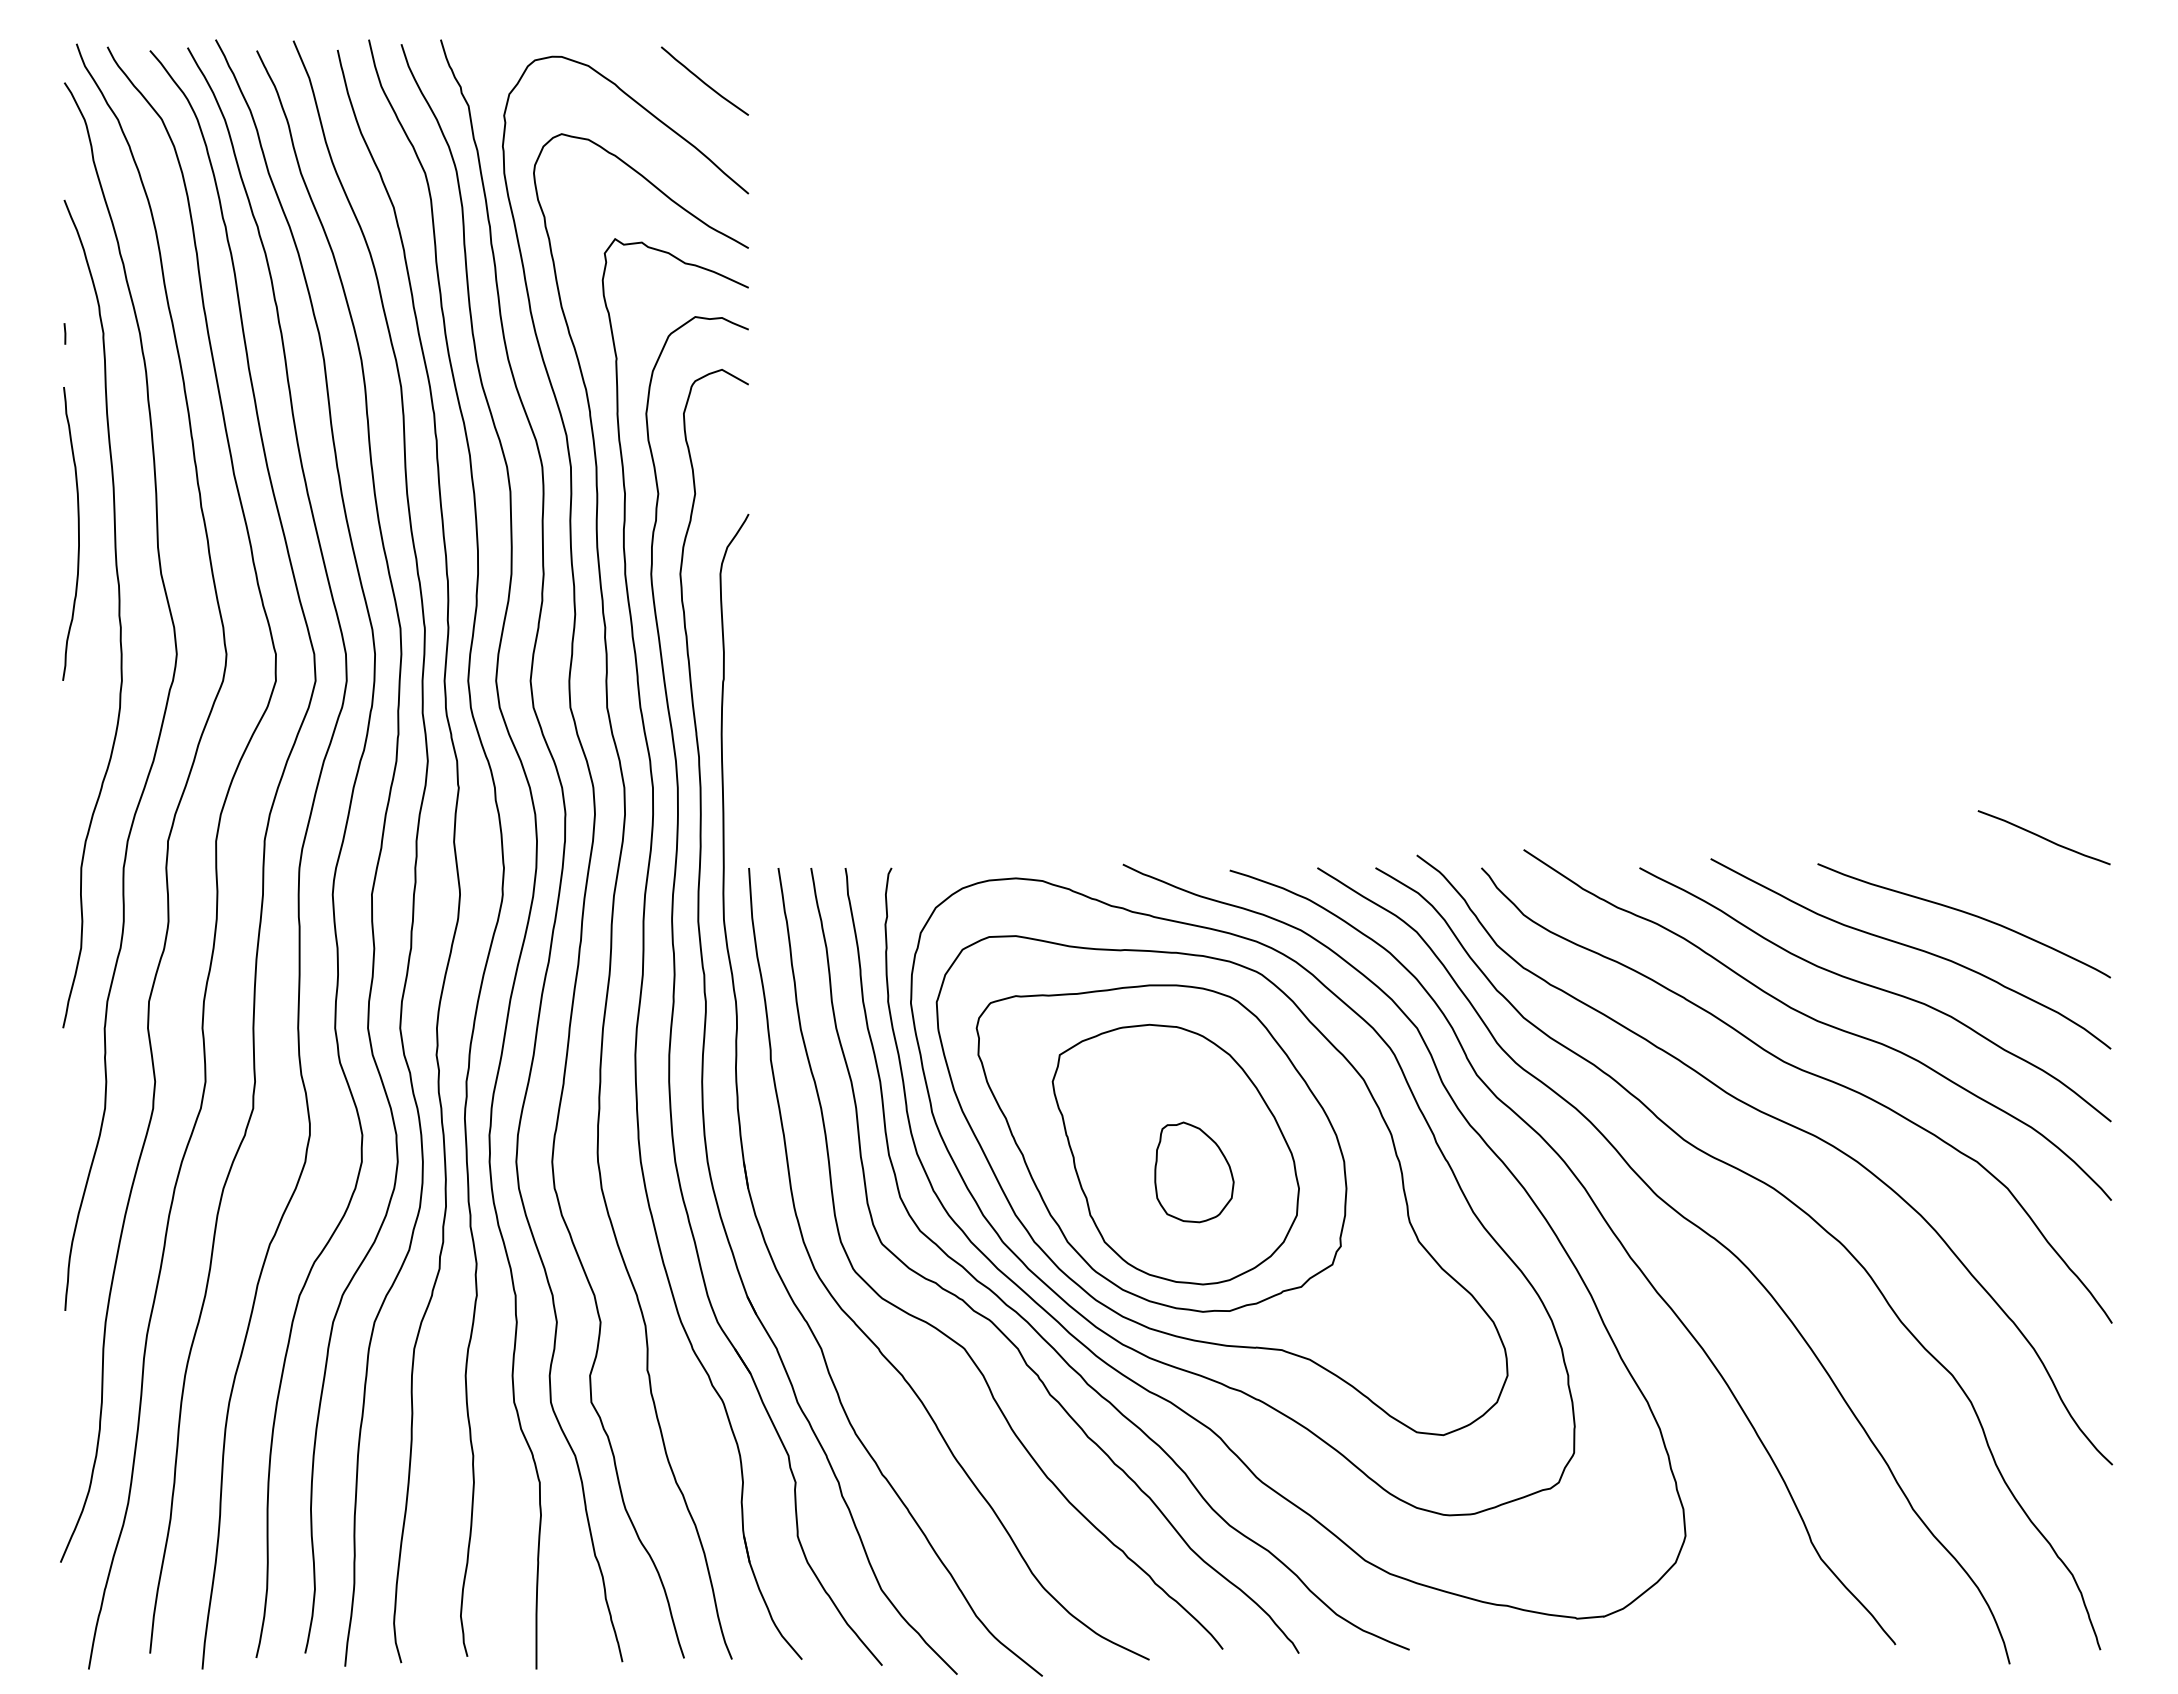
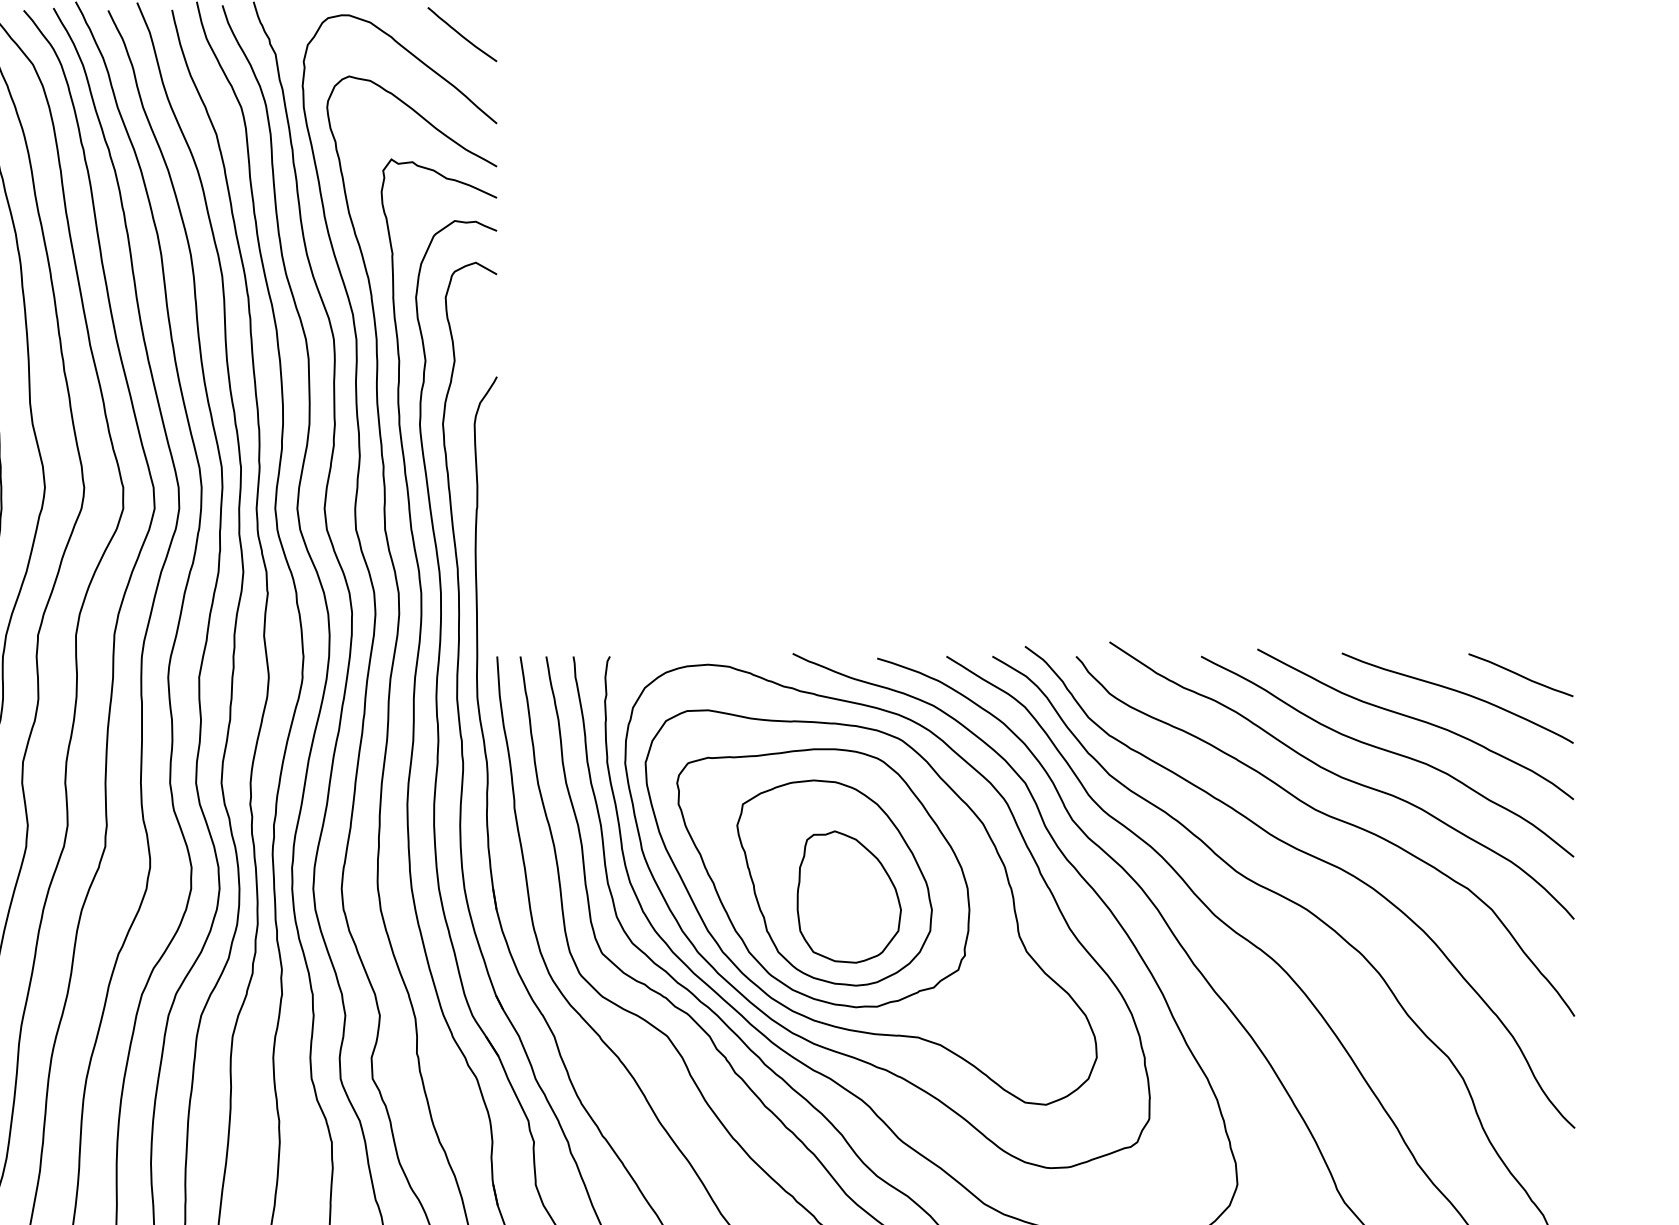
curve: (2043, 837) -> (1520, 675), moved
part: (1194, 1172) -> (849, 897), size x1.67

